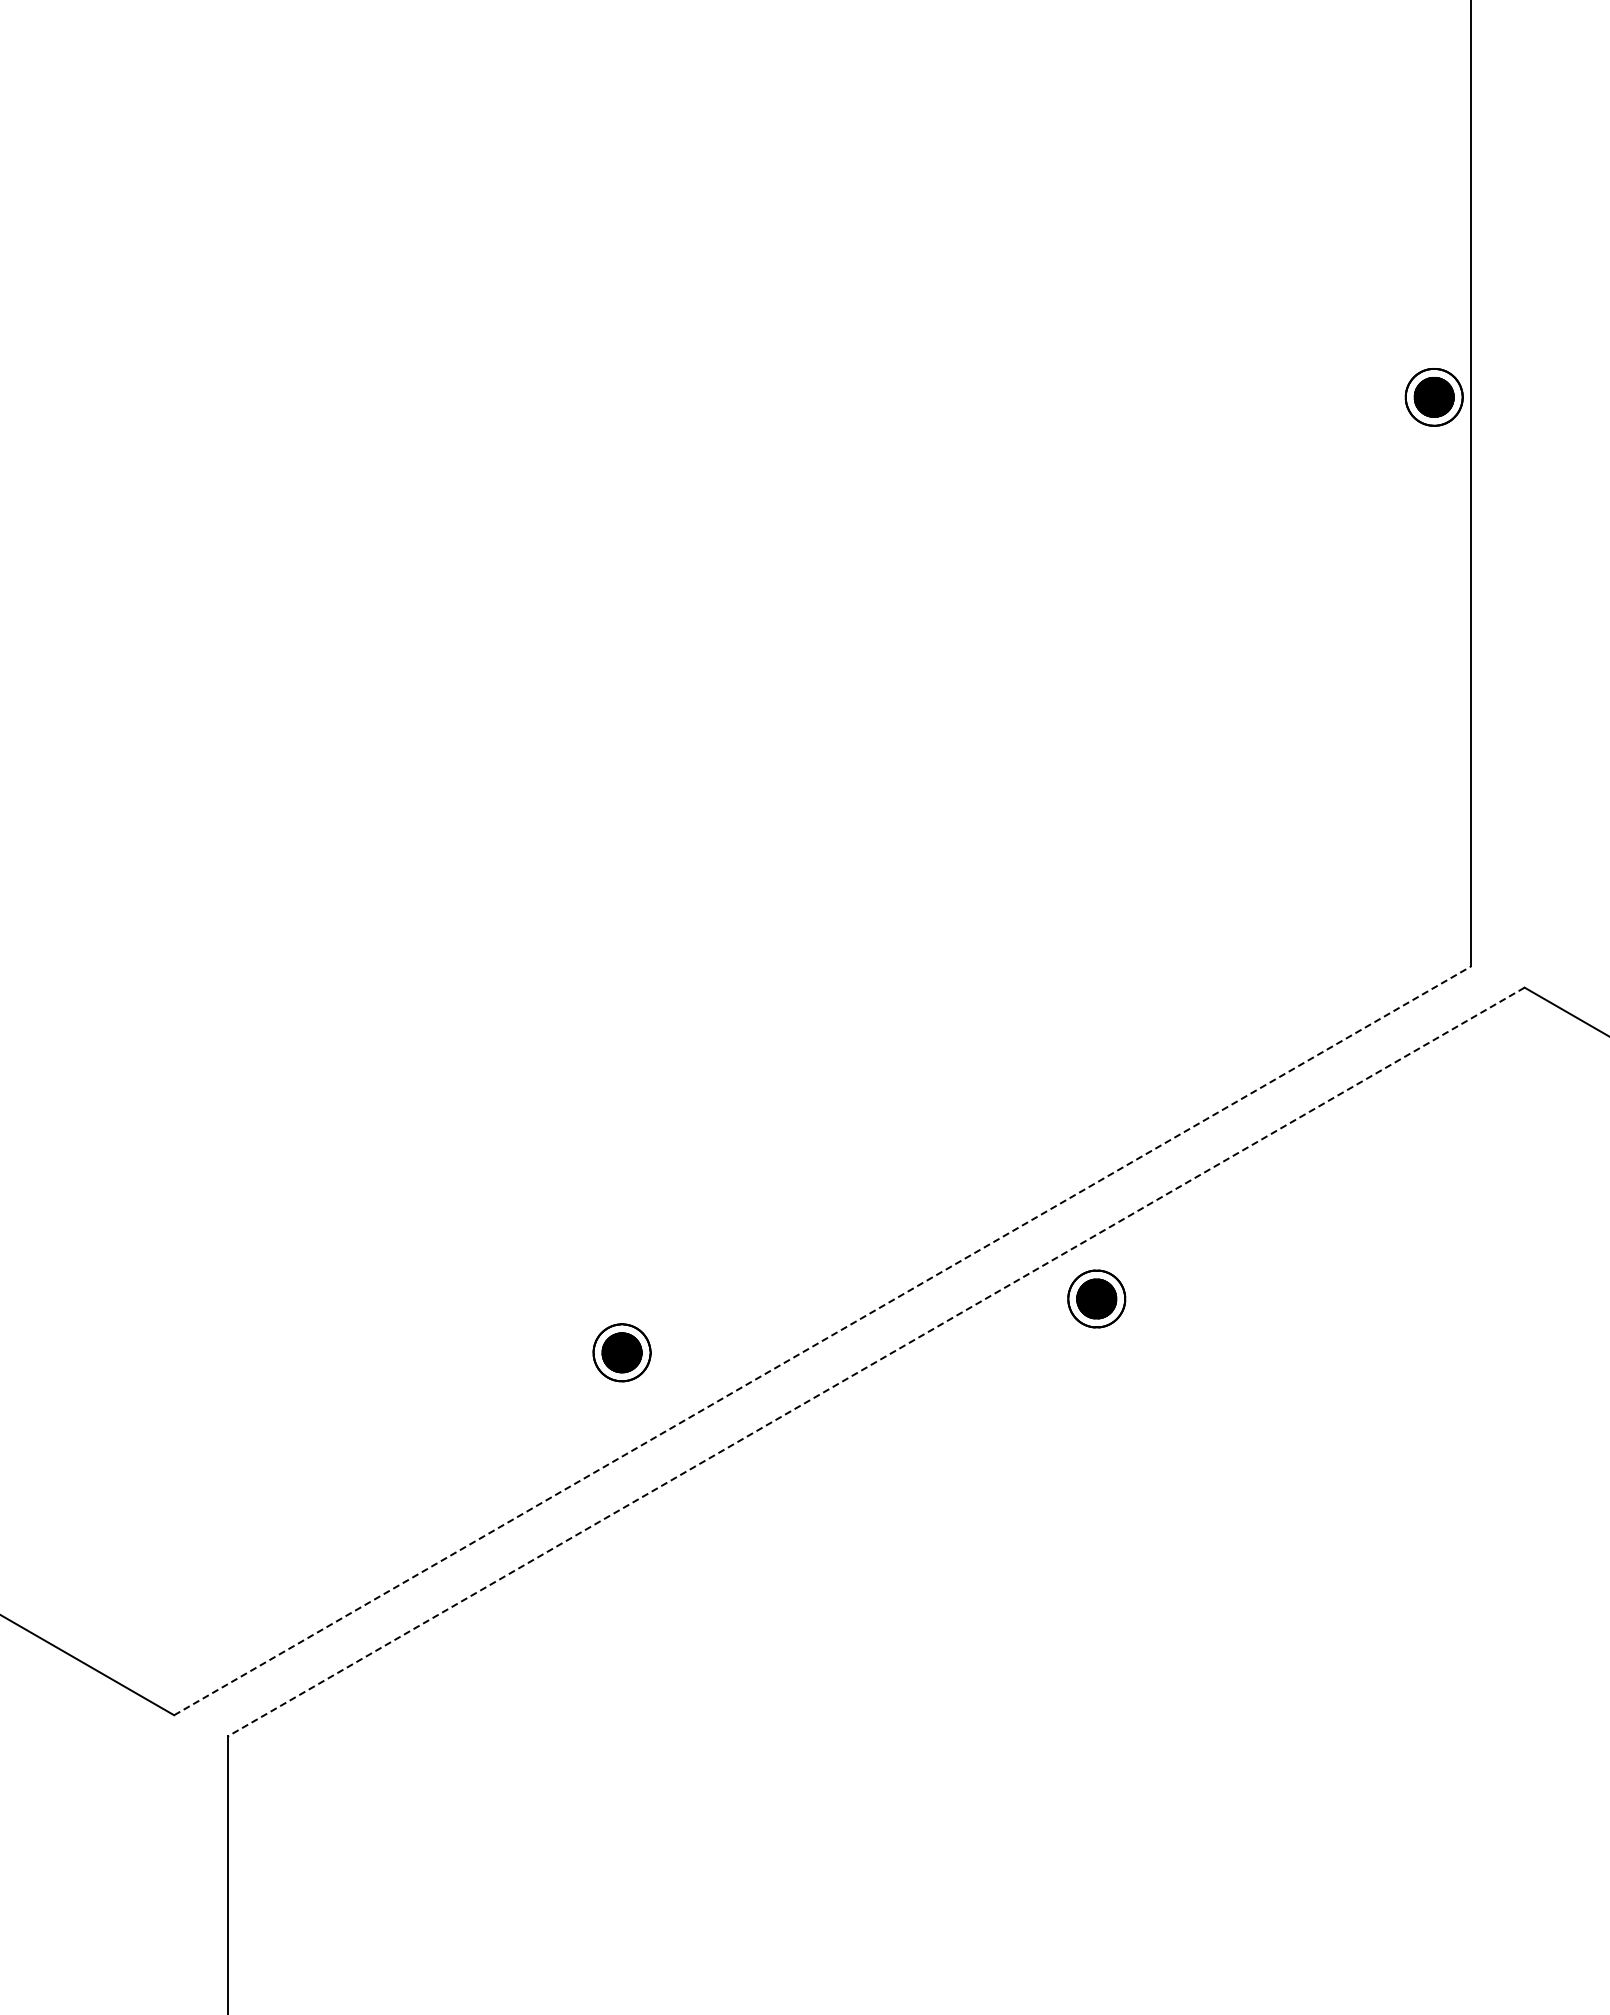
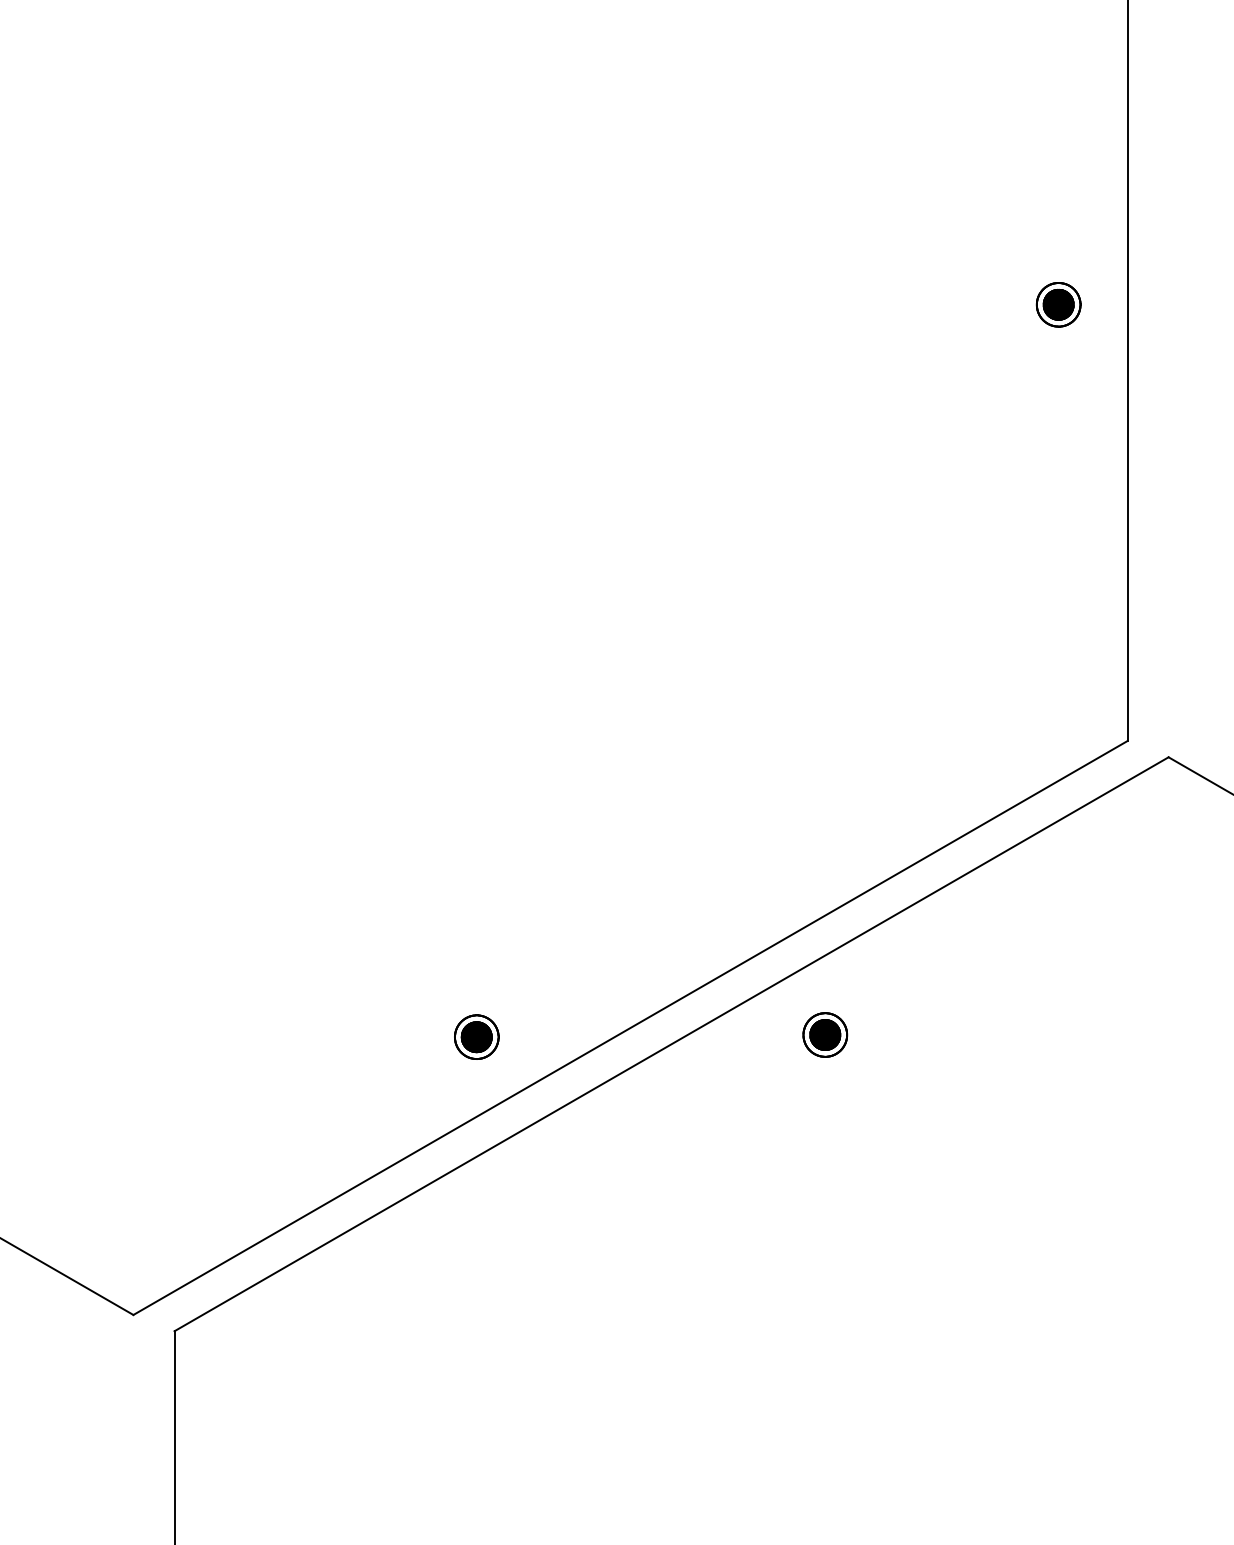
part: (1433, 397) -> (1058, 304), moved
part: (1096, 1298) -> (825, 1034), moved
line: (822, 1340) -> (630, 1027), dashed -> solid
line: (876, 1362) -> (671, 1044), dashed -> solid

